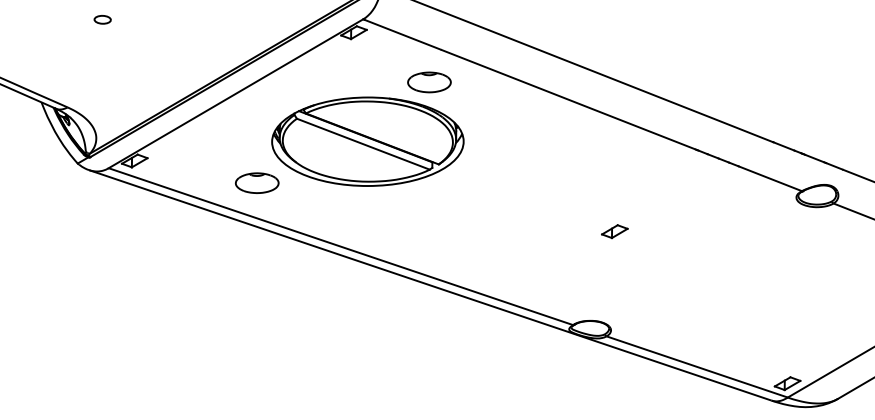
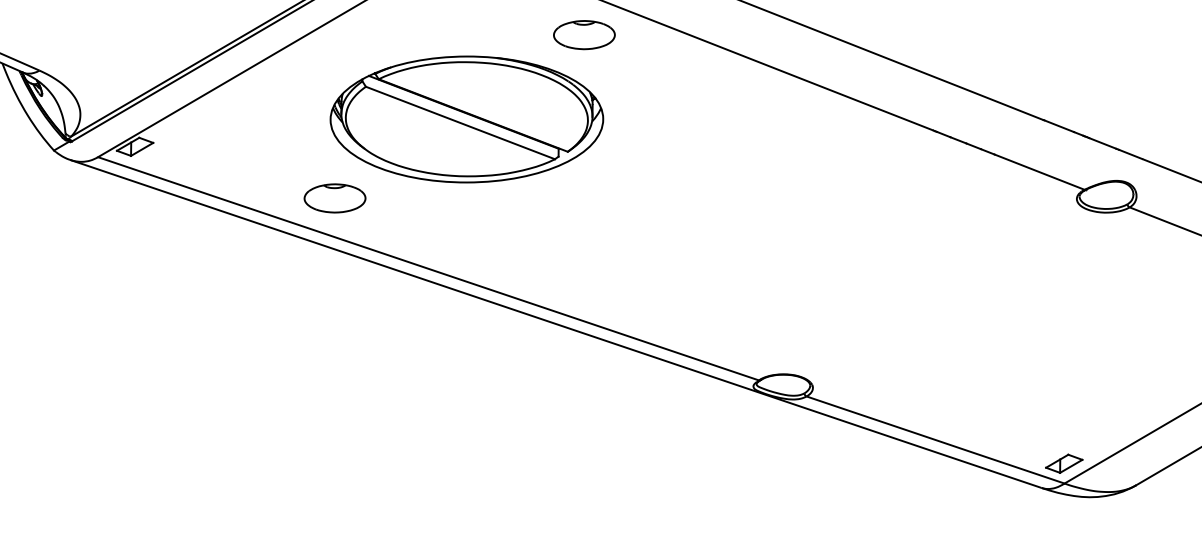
part: (429, 82) -> (584, 35), moved
part: (257, 182) -> (335, 197), moved
part: (614, 231) -> (817, 247), removed

